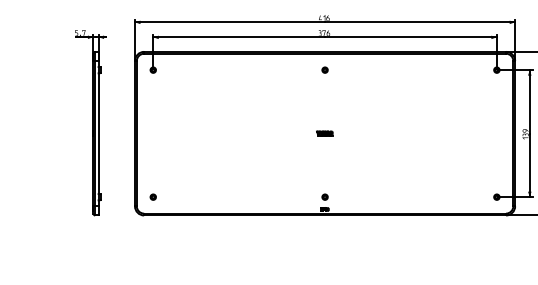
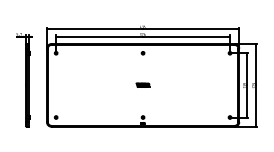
part: (323, 133) -> (142, 85), size x1.6

